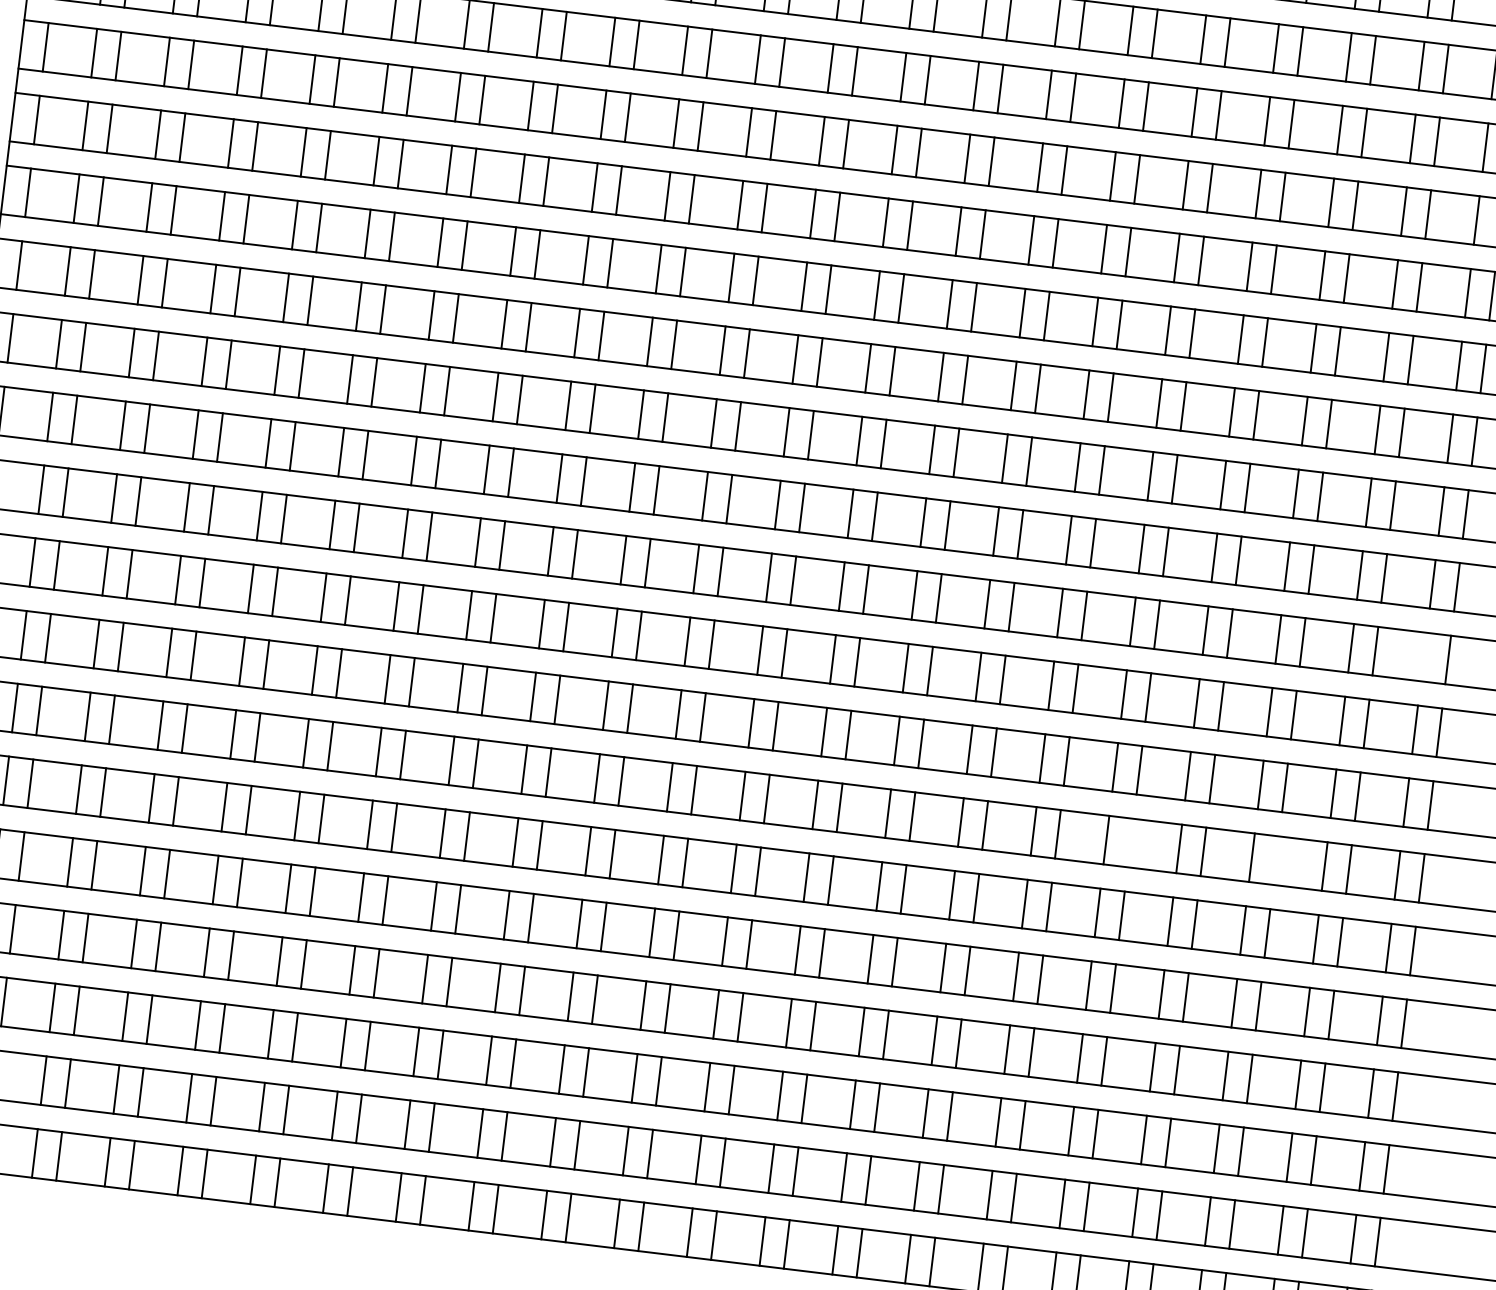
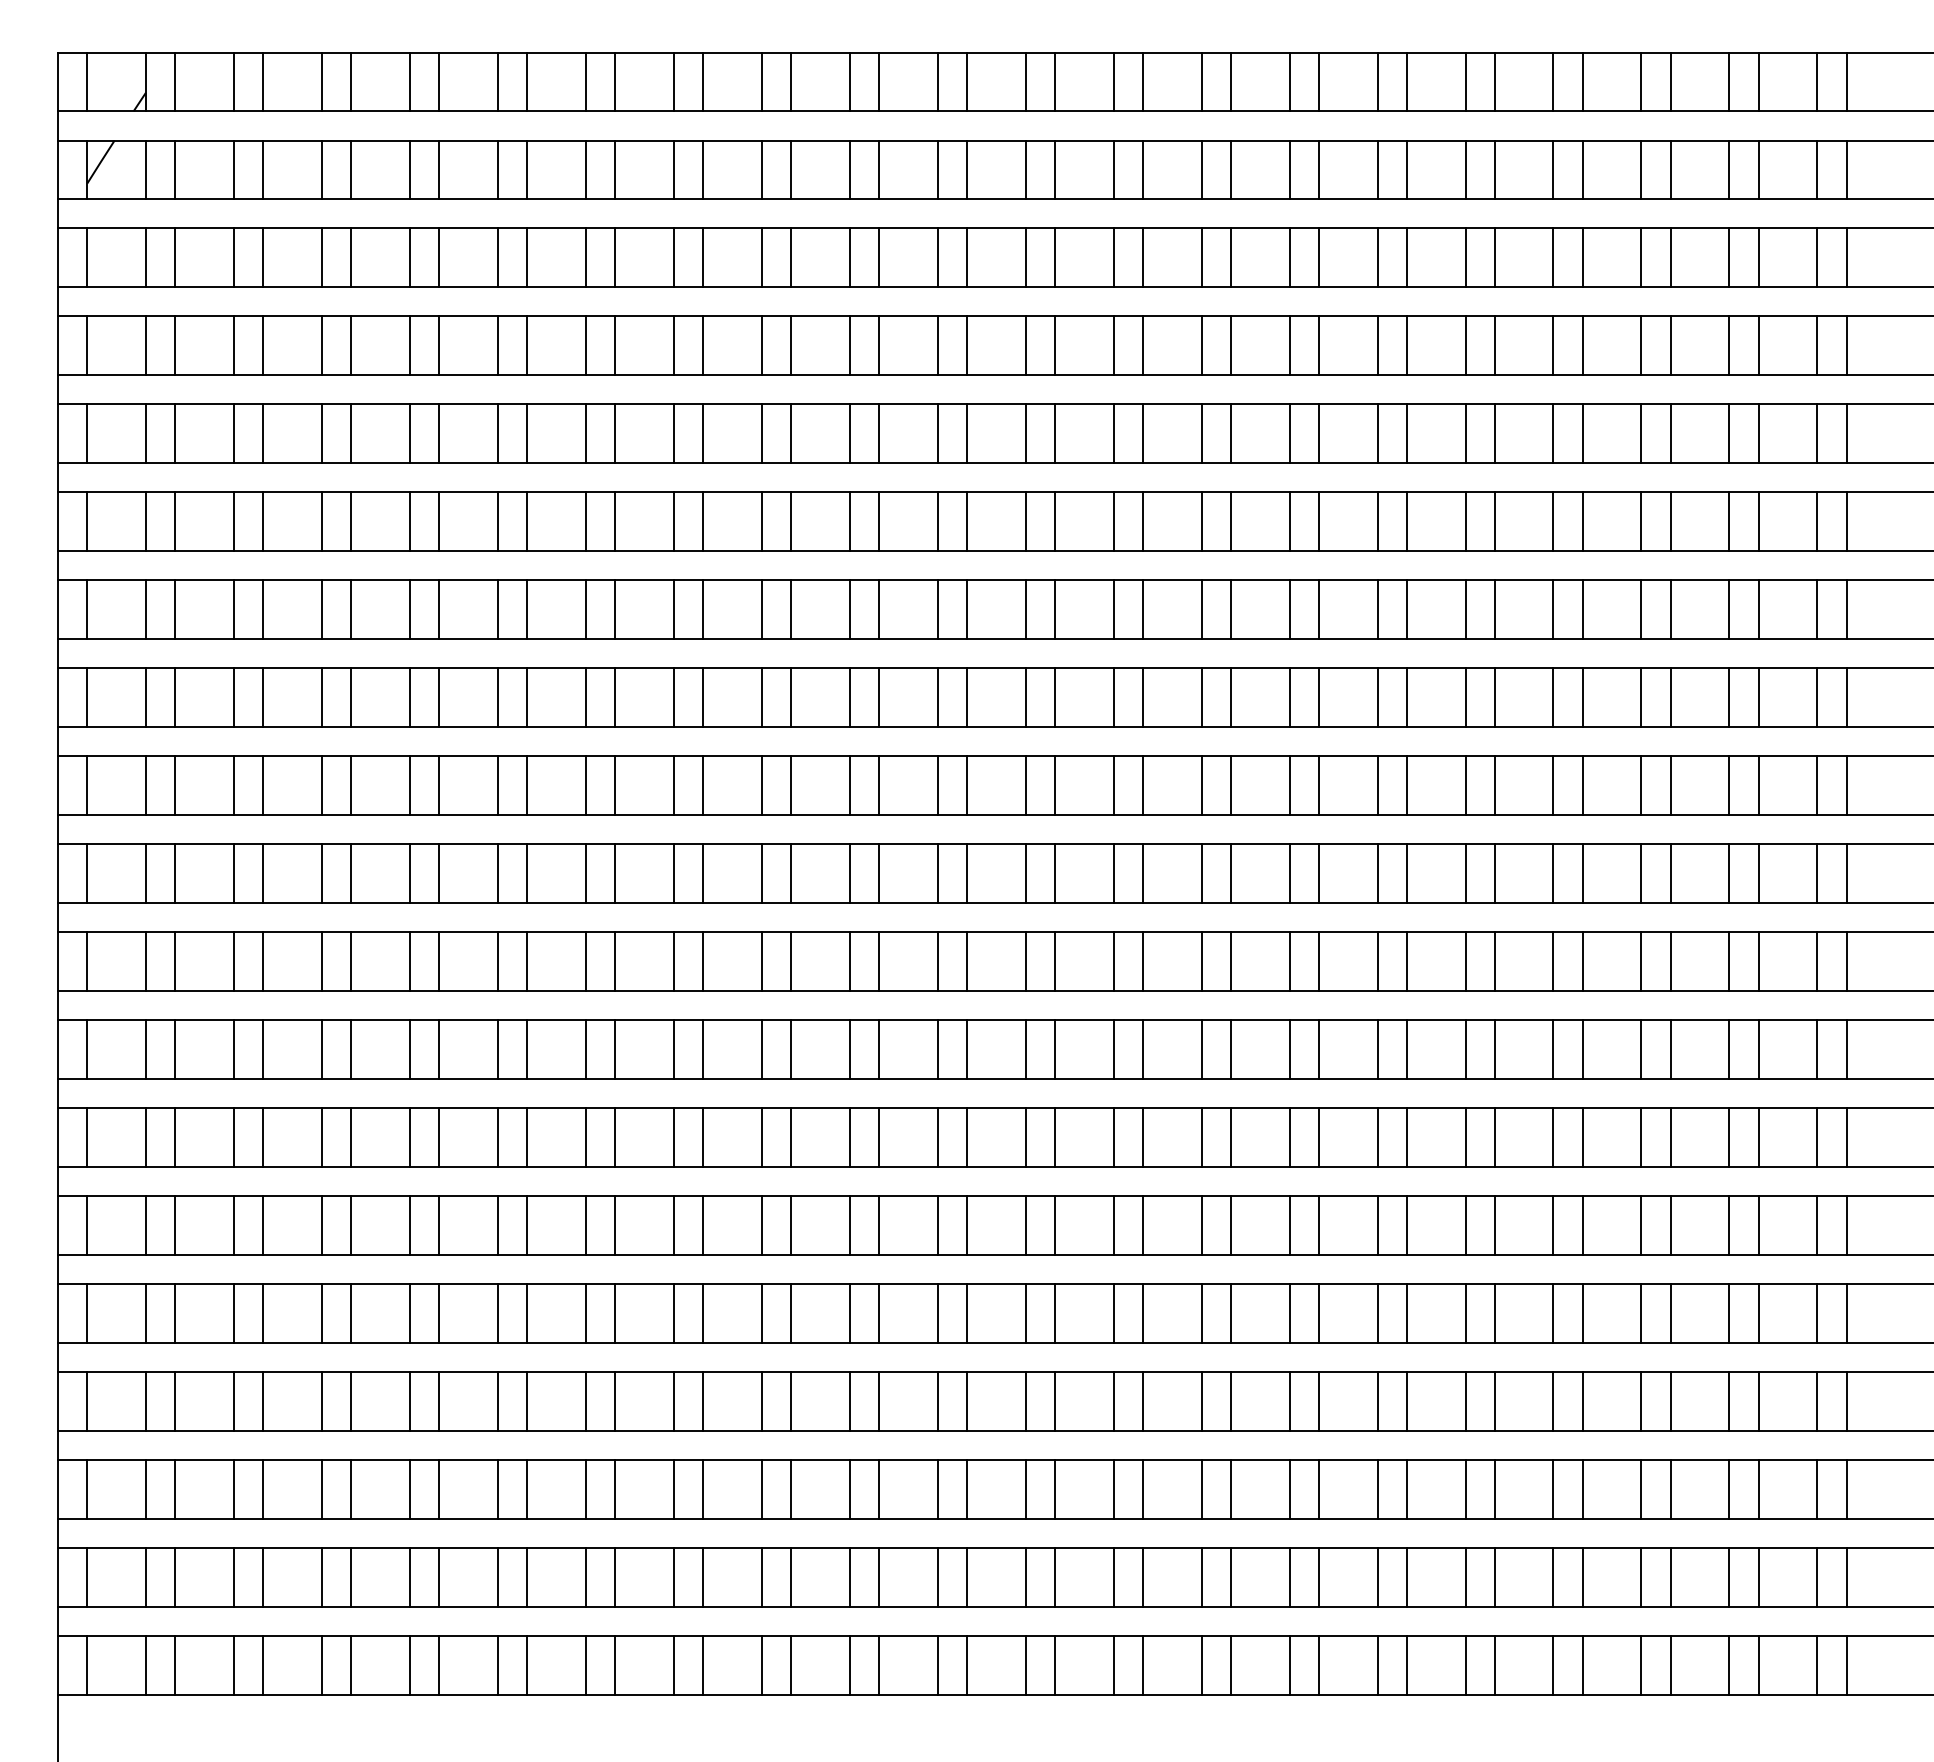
line: (1423, 656) -> (1817, 873), added
line: (1130, 843) -> (1494, 1137), added
line: (1275, 860) -> (1670, 1137), added

